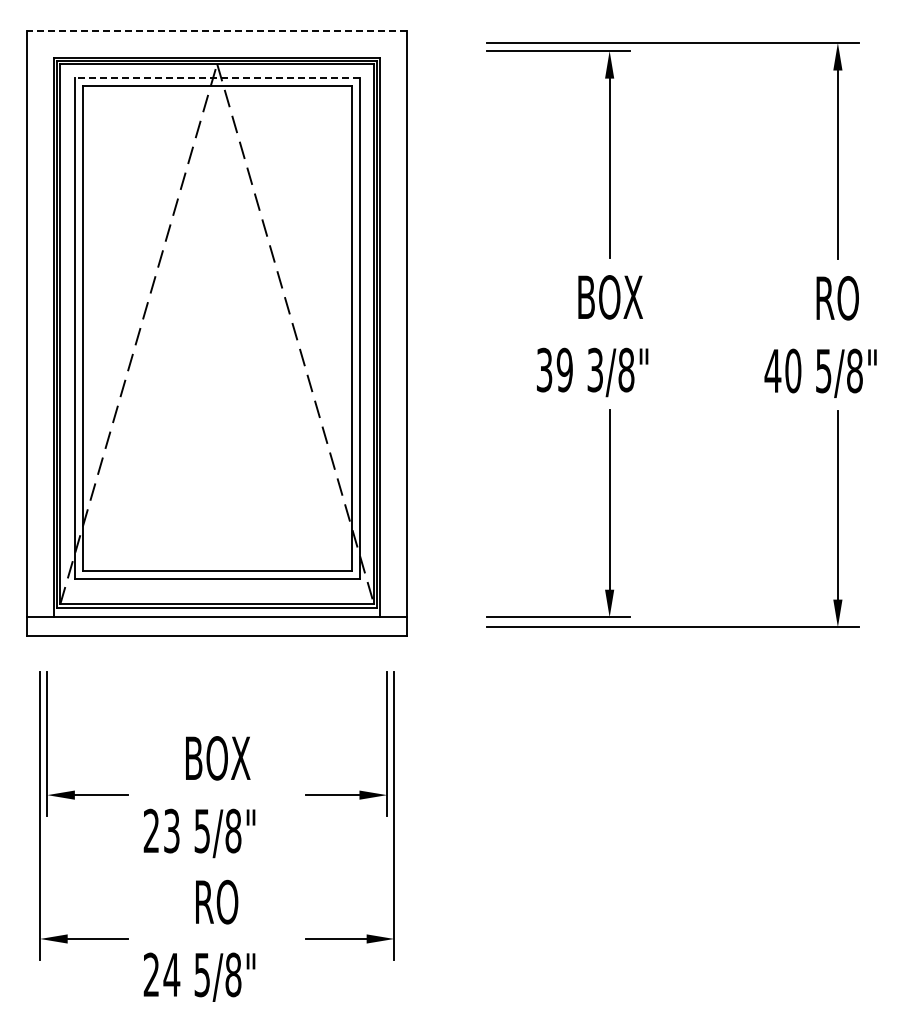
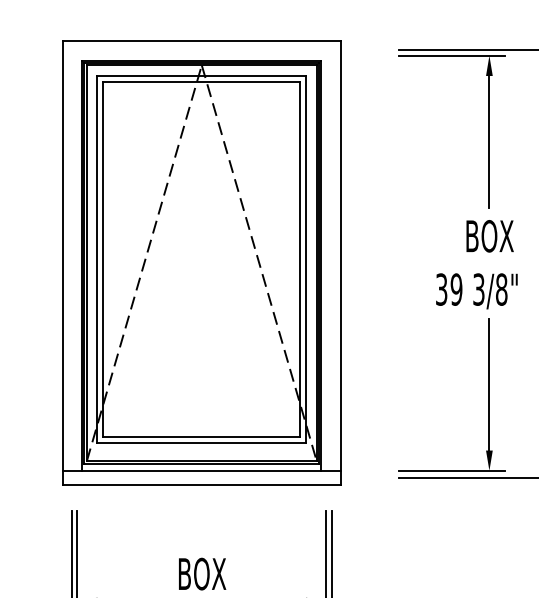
line: (217, 30) -> (202, 40), dashed -> solid
line: (216, 78) -> (201, 75), dashed -> solid

